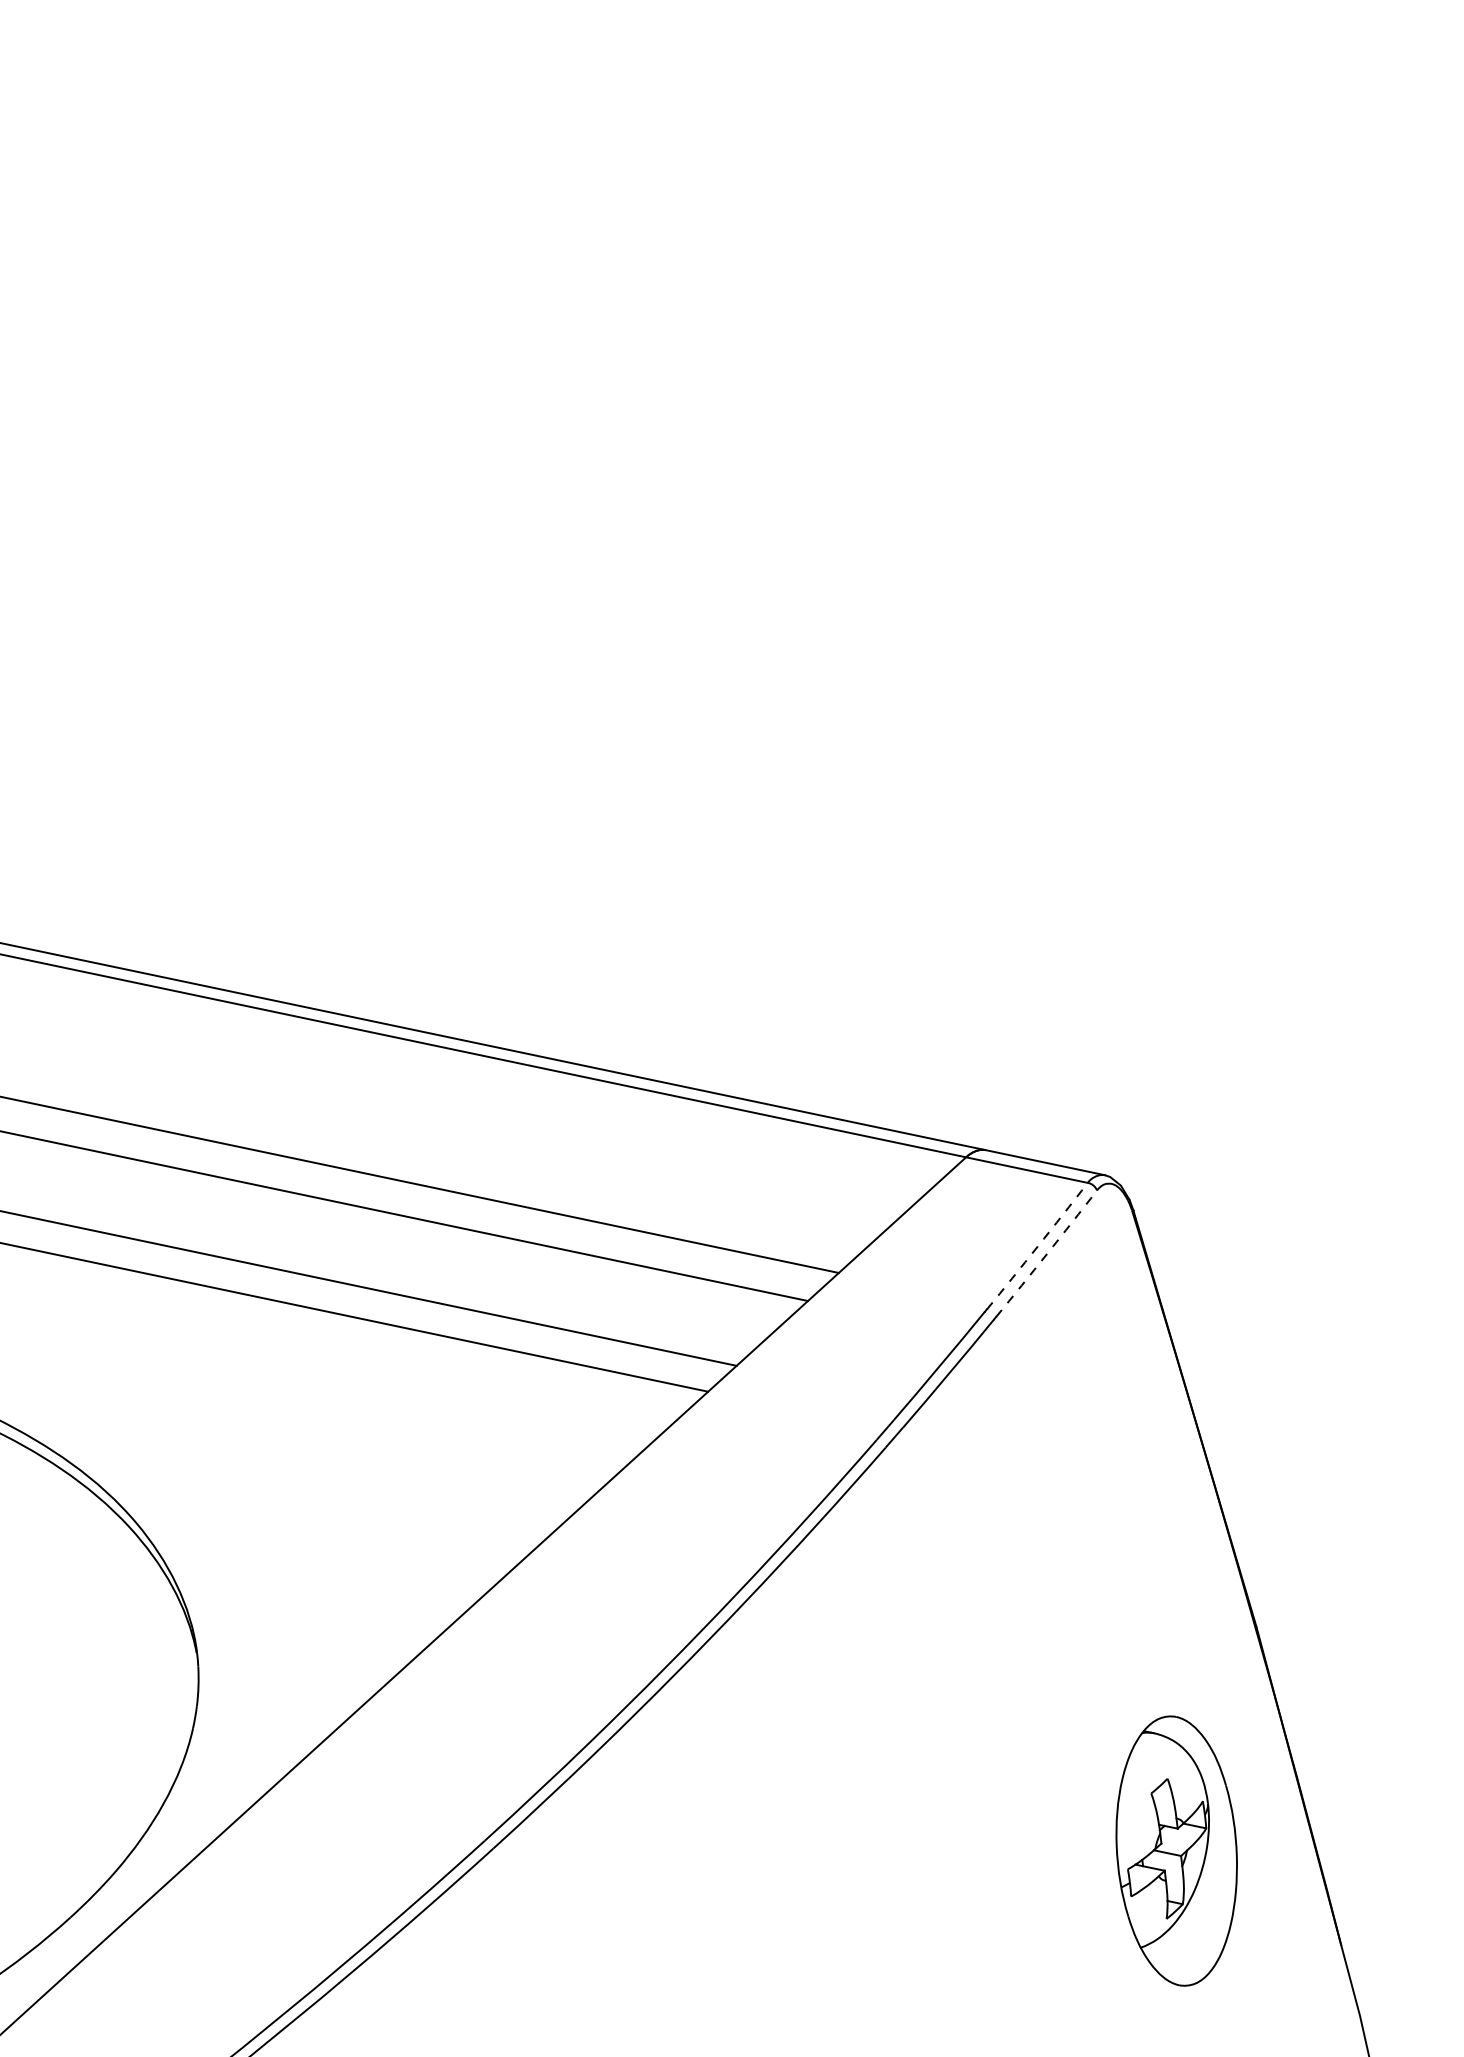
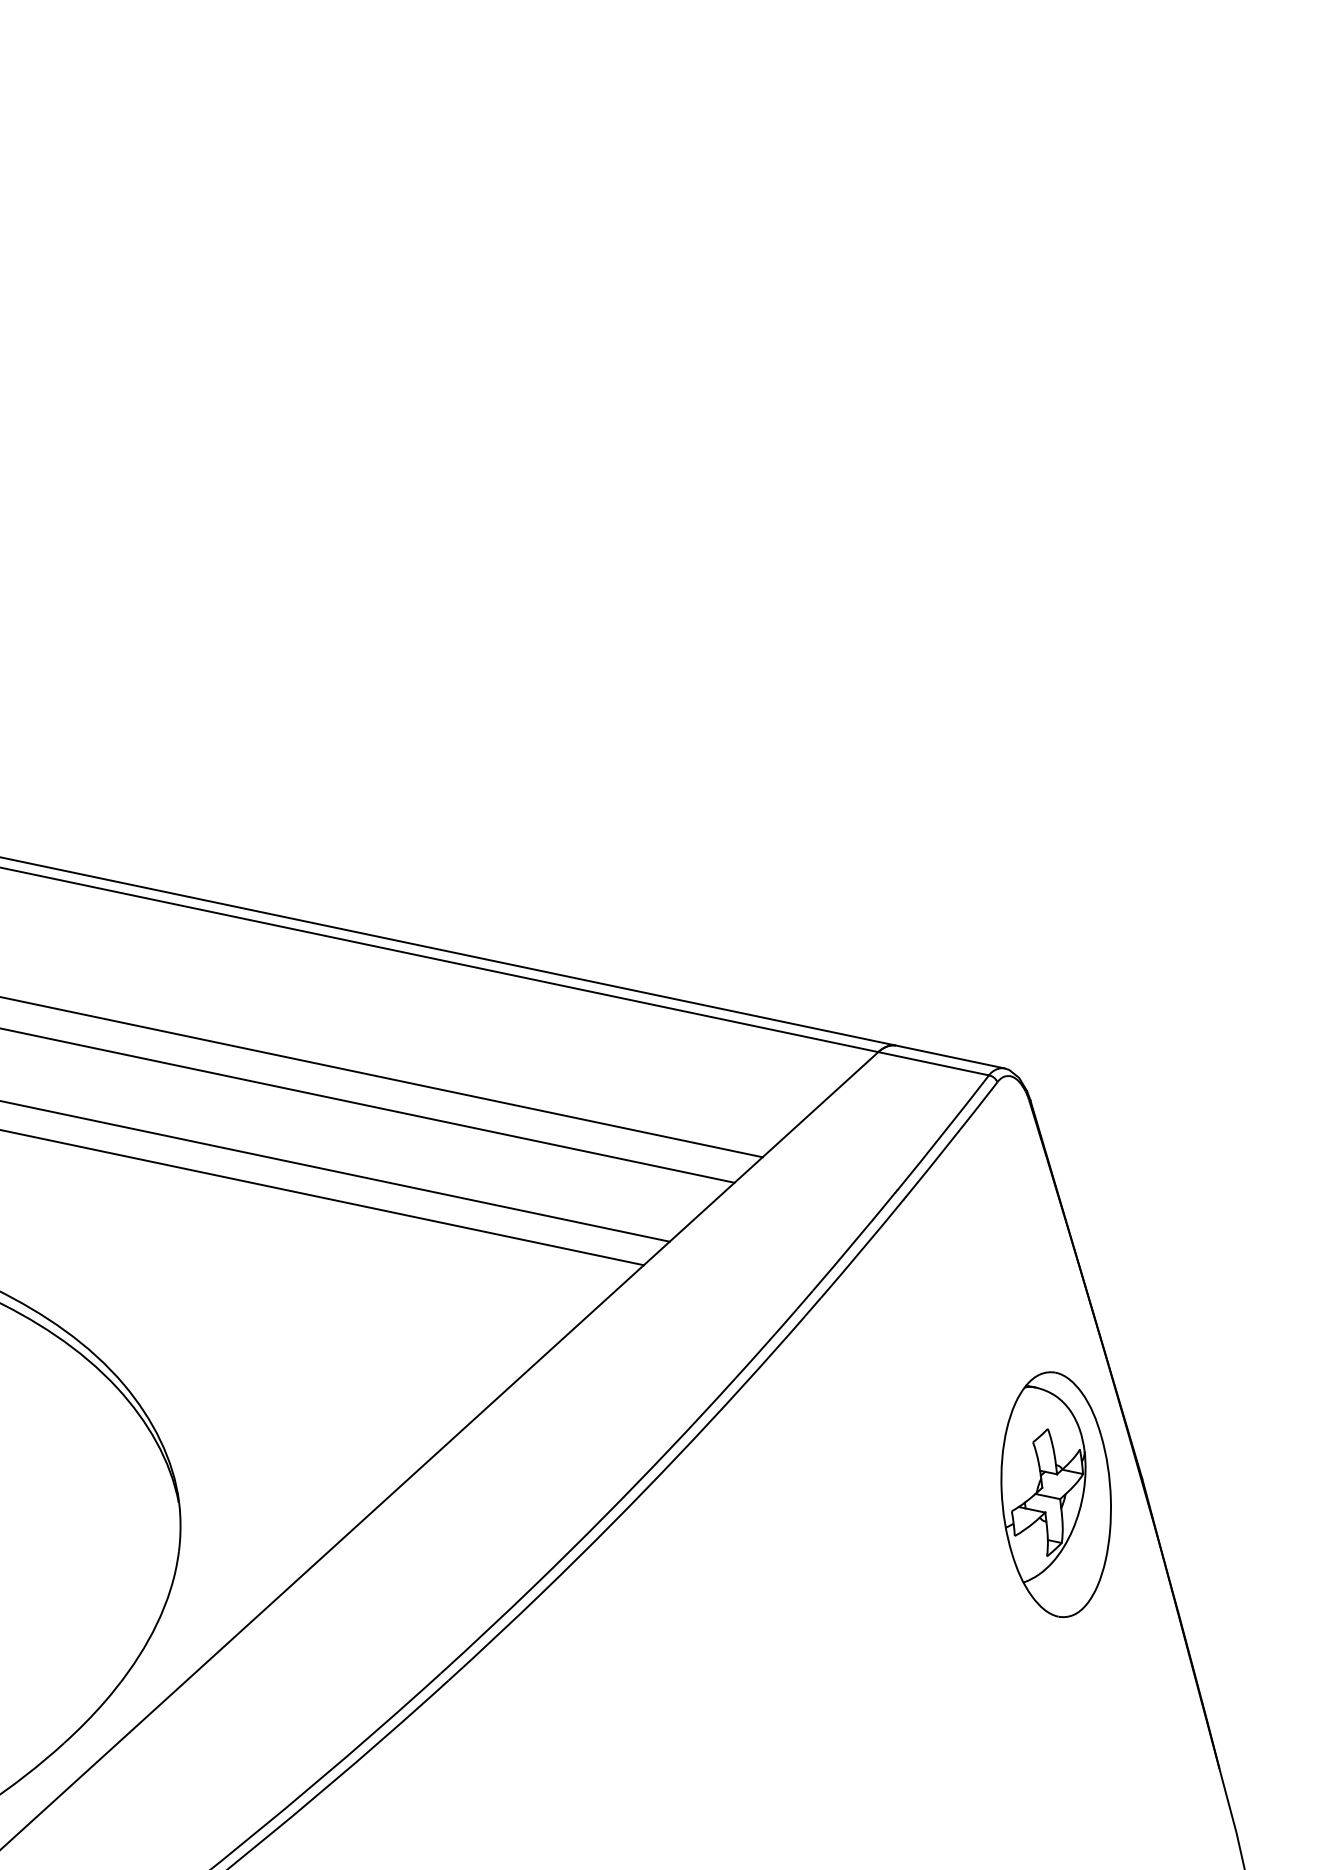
arc: (1037, 1246) -> (943, 1133), dashed -> solid
arc: (1047, 1254) -> (952, 1140), dashed -> solid
part: (1176, 1850) -> (1056, 1494), moved

